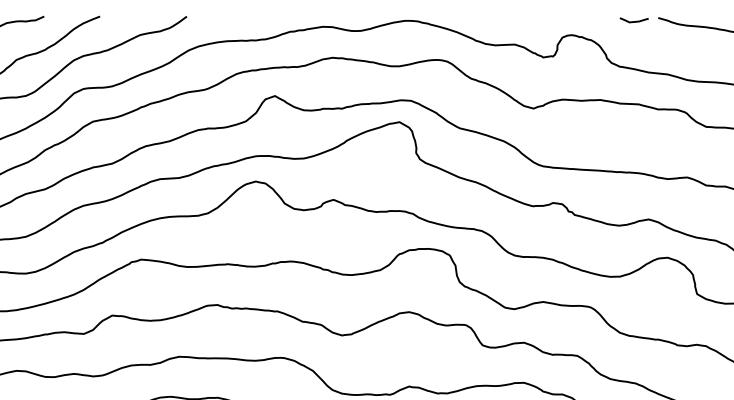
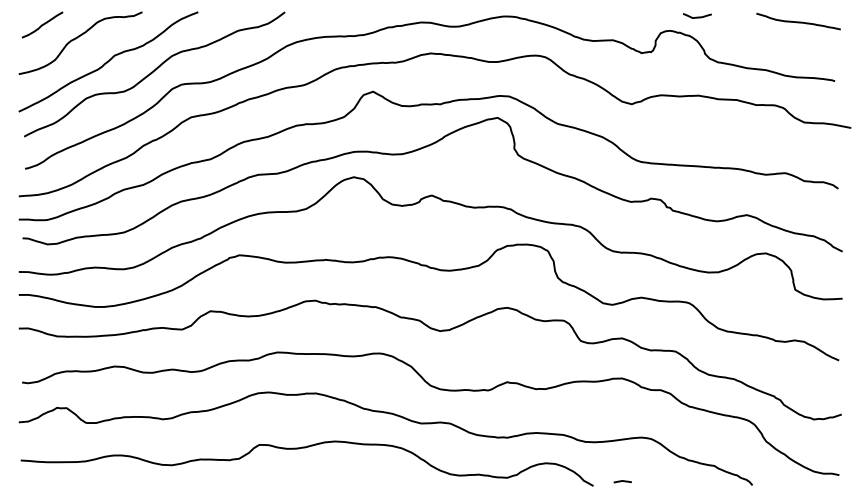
curve: (634, 20) -> (697, 16), moved

